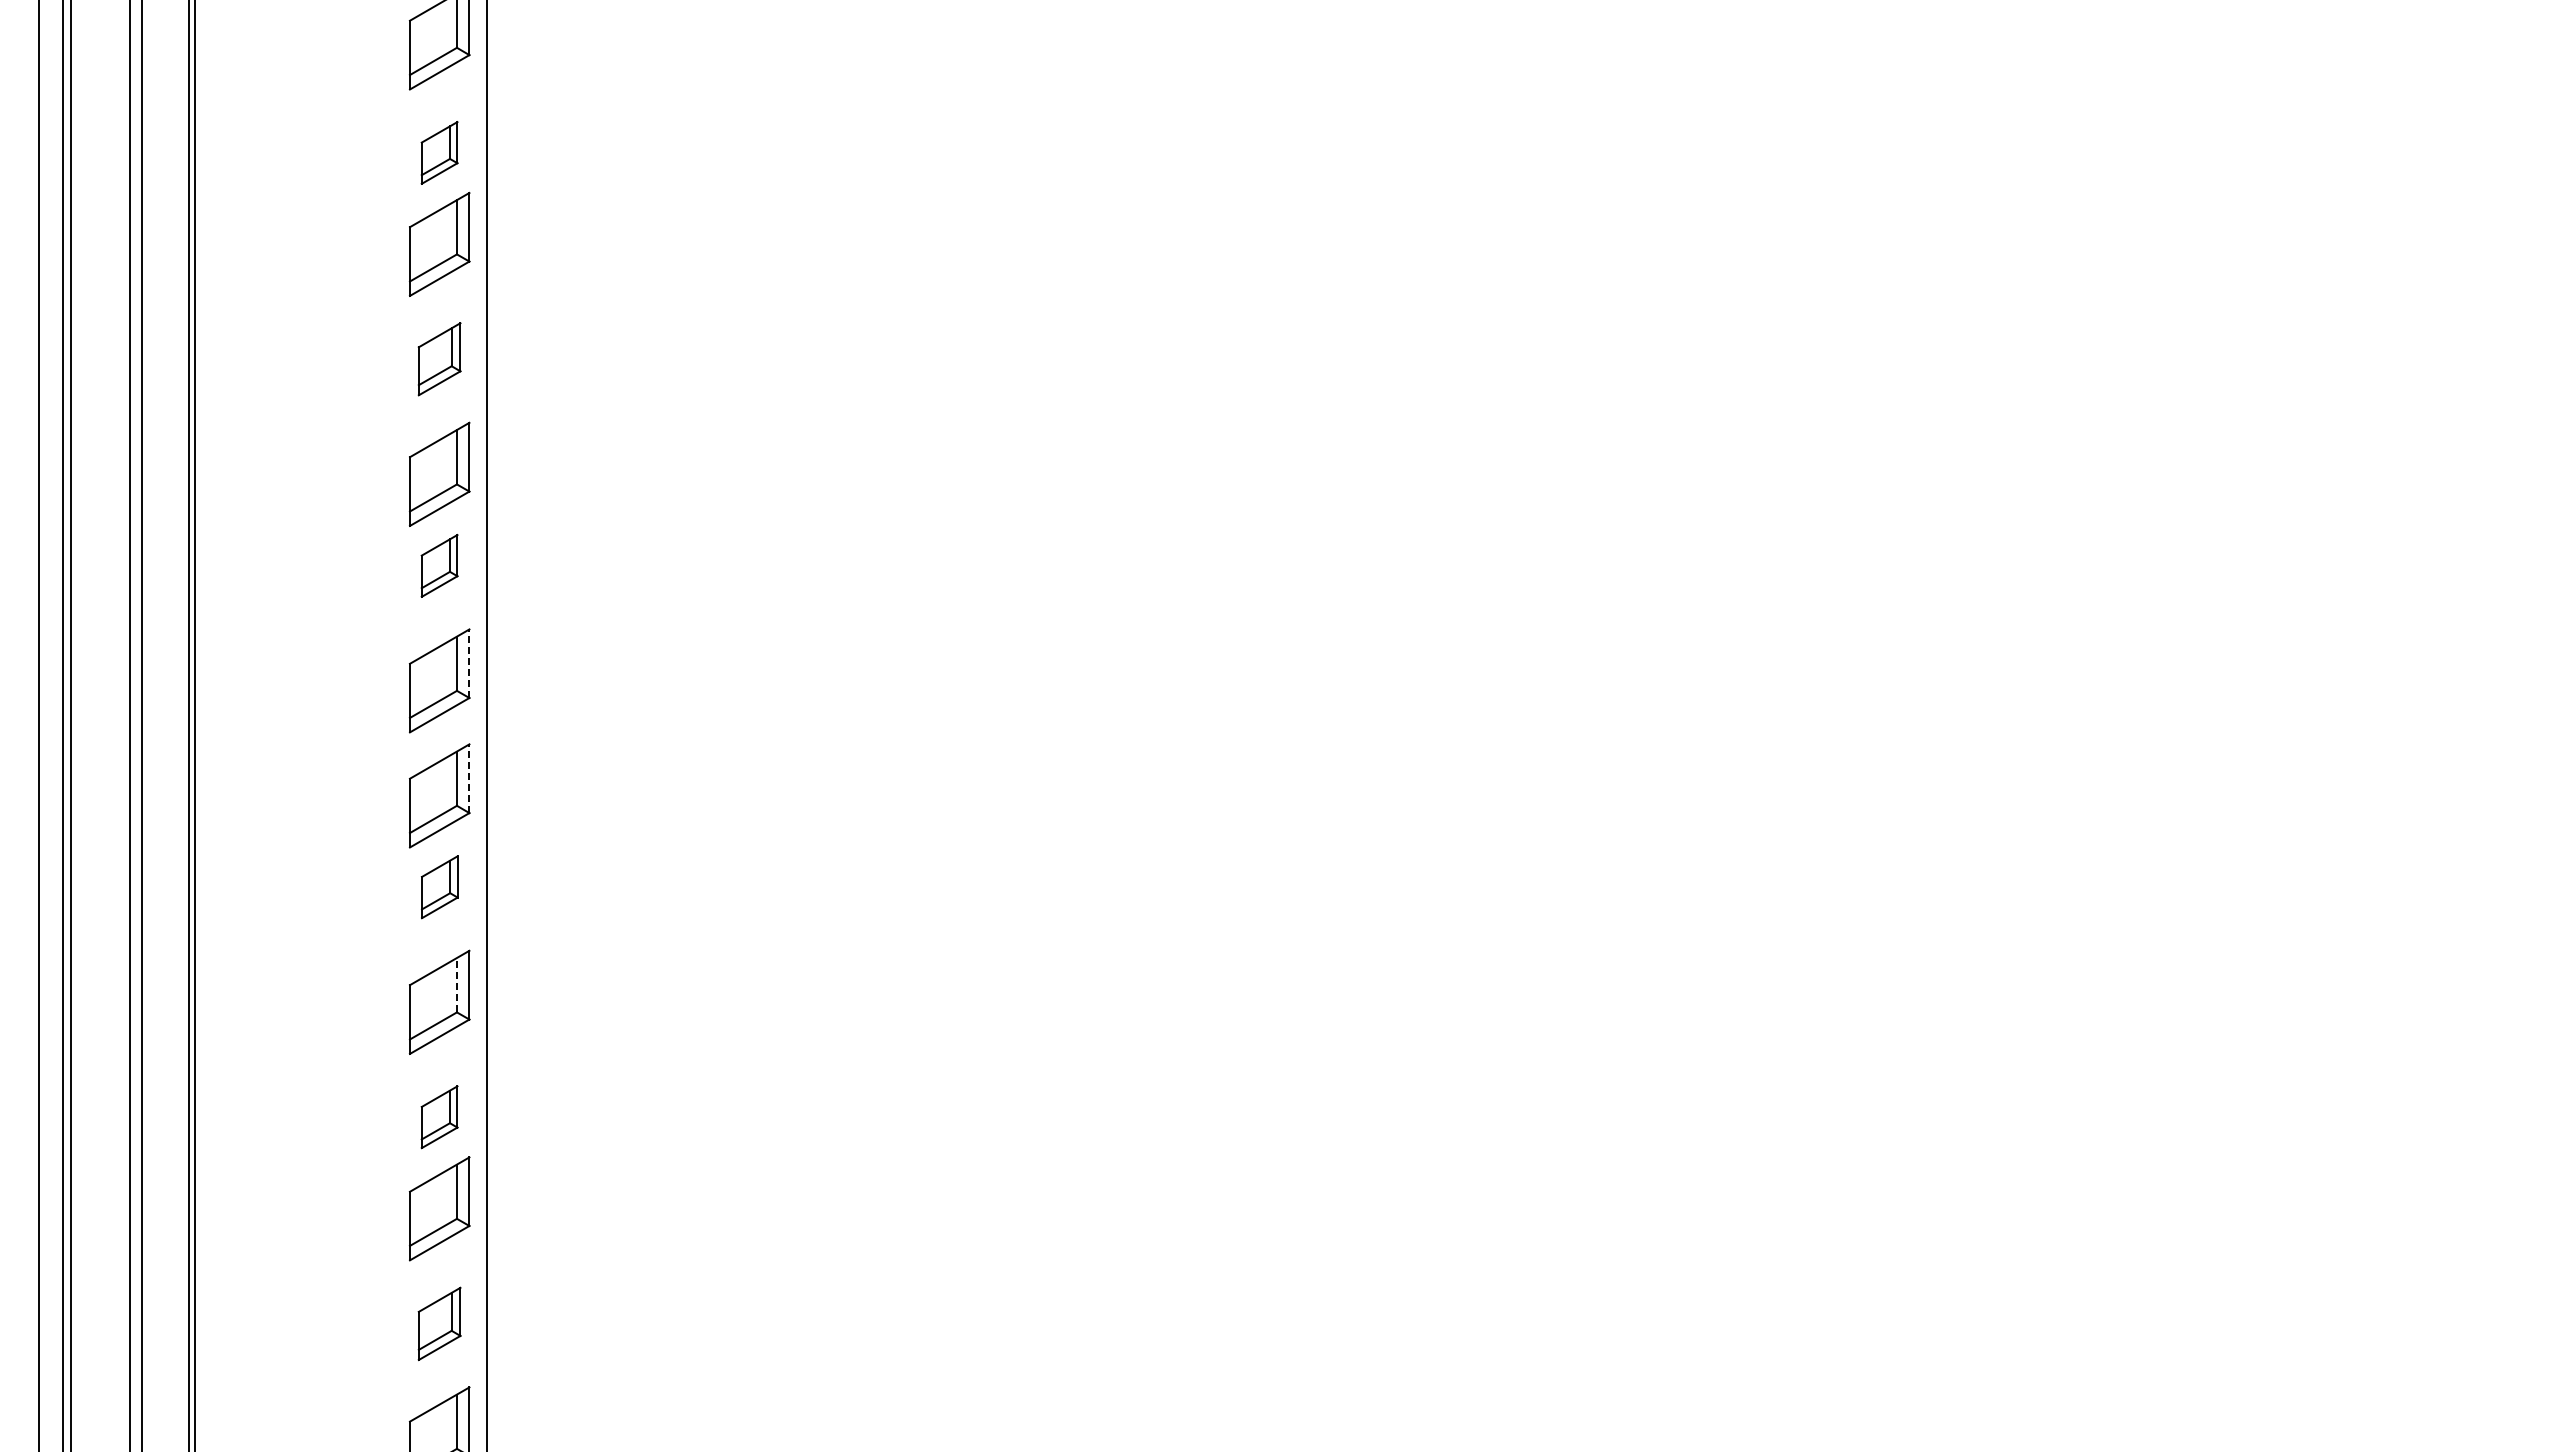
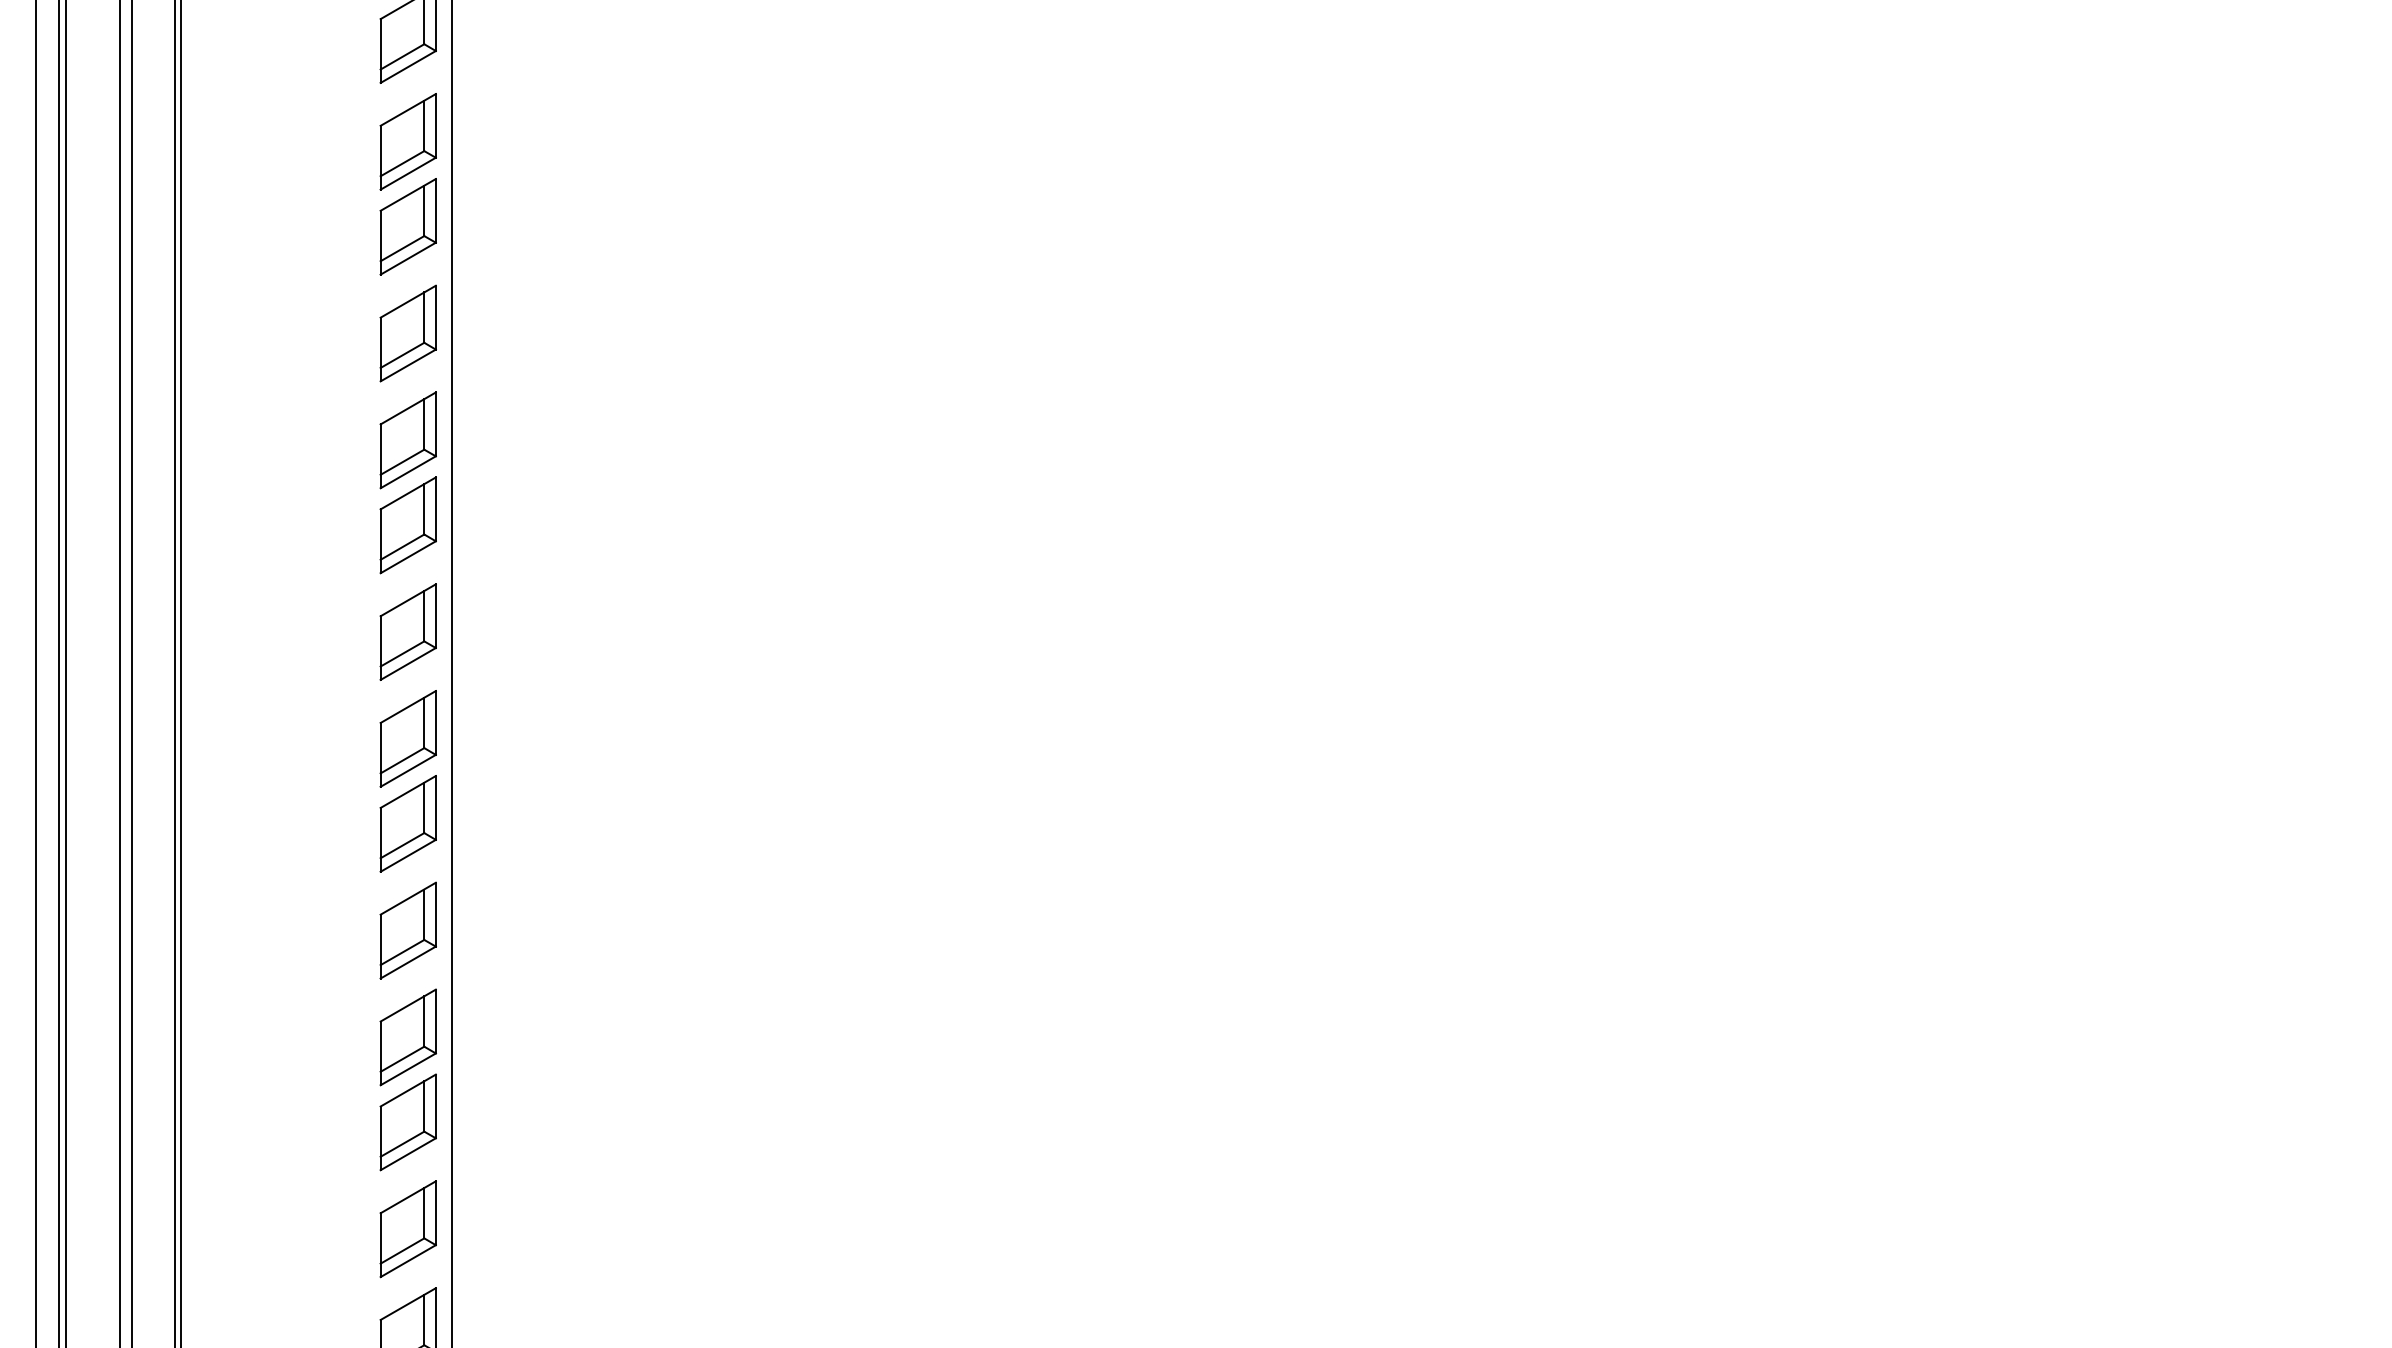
part: (439, 152) -> (408, 141), size x1.67
part: (439, 358) -> (408, 332), size x1.43
part: (439, 565) -> (408, 524), size x1.67
line: (469, 663) -> (435, 615), dashed -> solid
line: (469, 778) -> (435, 722), dashed -> solid
part: (439, 886) -> (408, 823), size x1.67
line: (456, 984) -> (423, 914), dashed -> solid
part: (439, 1116) -> (408, 1036), size x1.67
part: (439, 1323) -> (408, 1228), size x1.43

